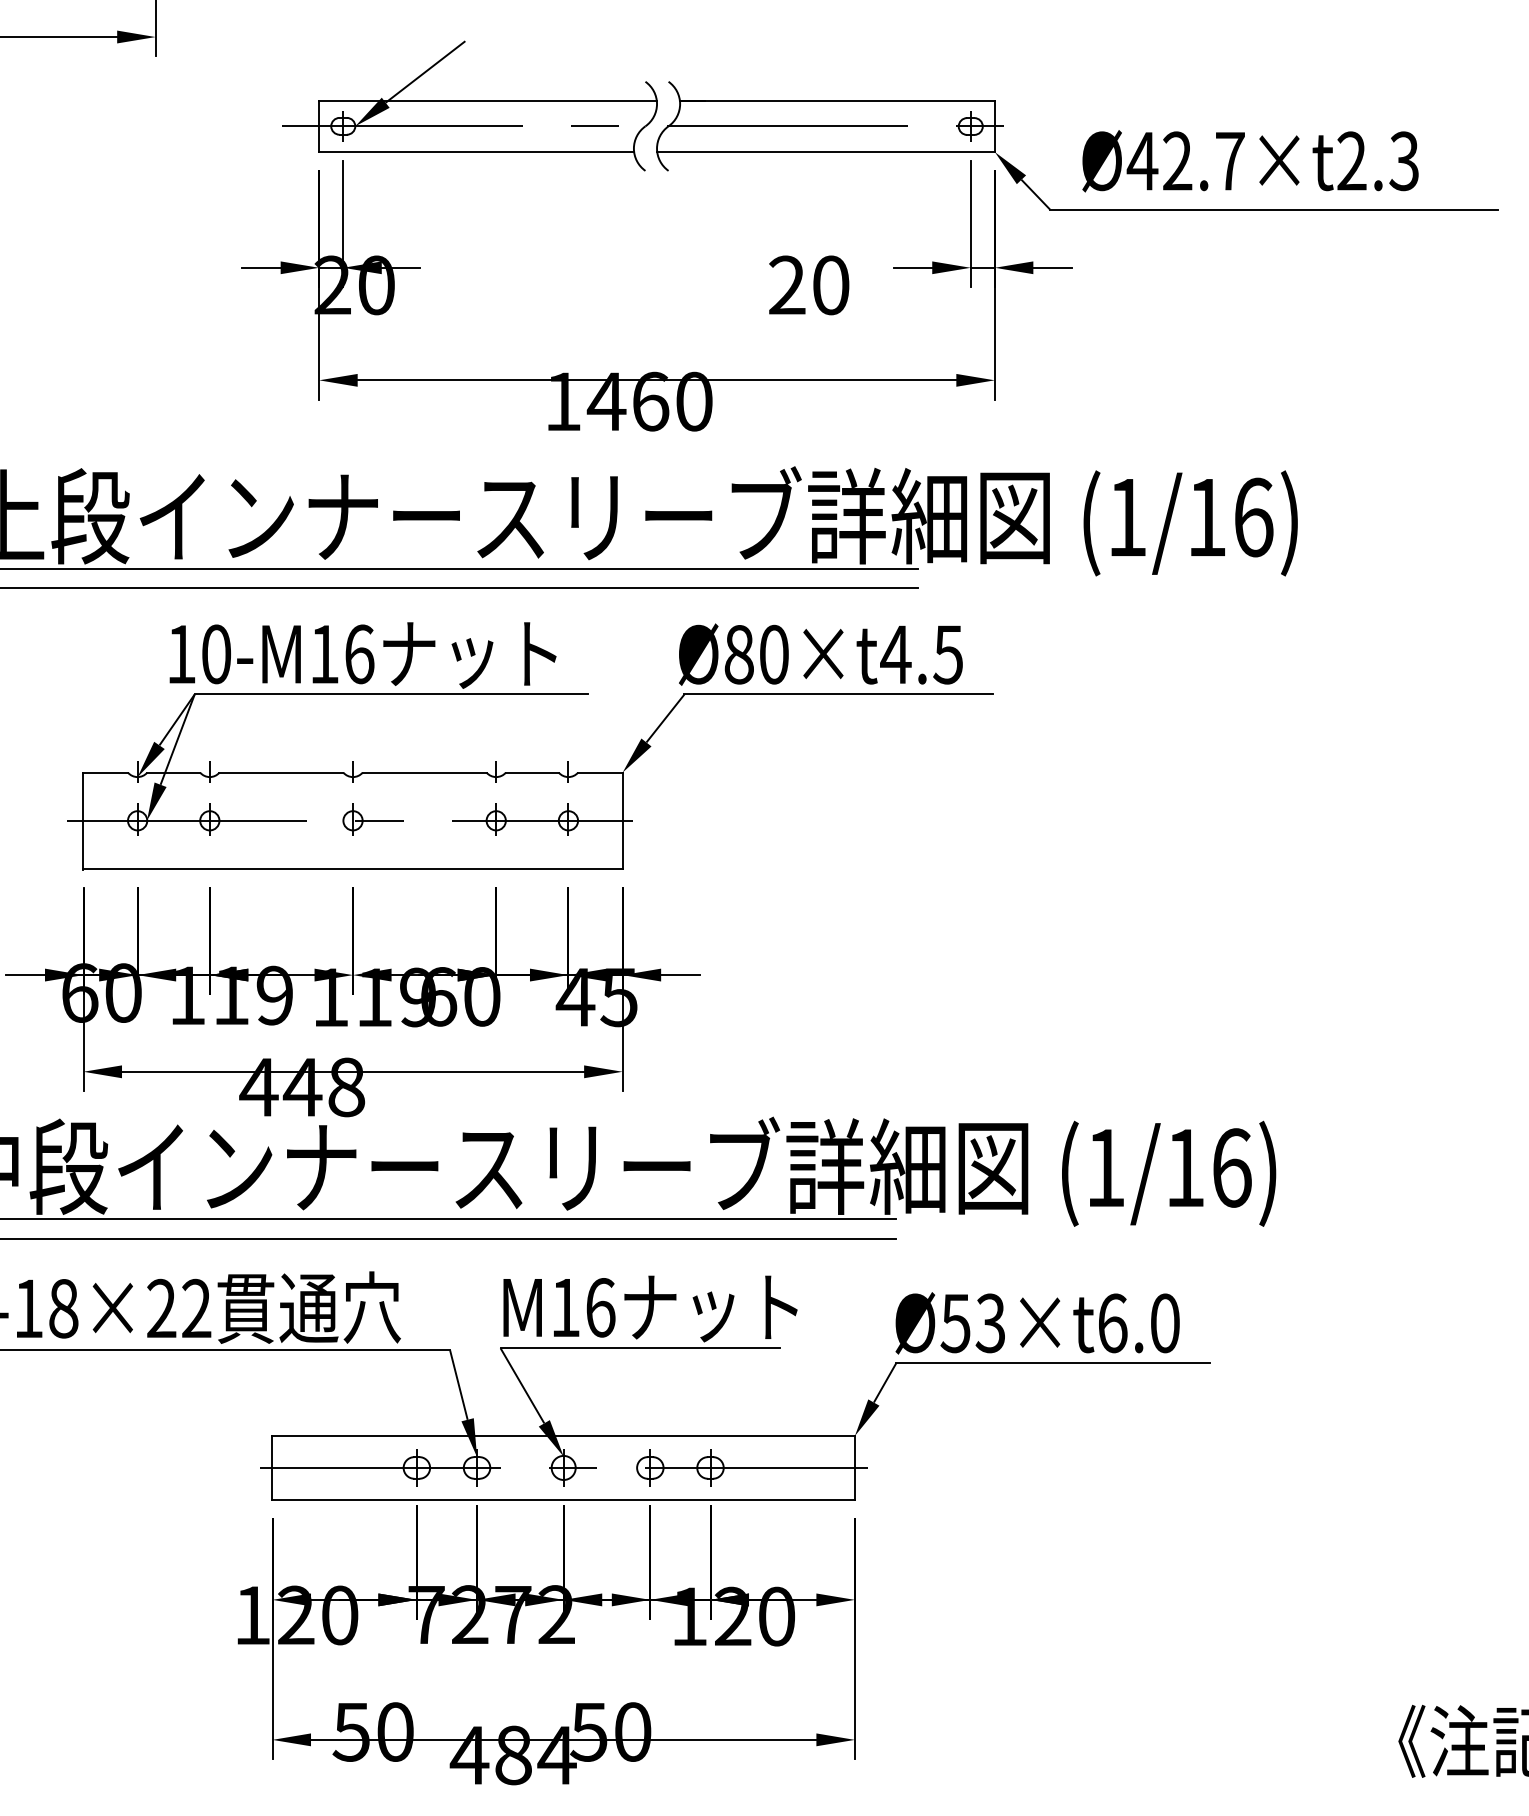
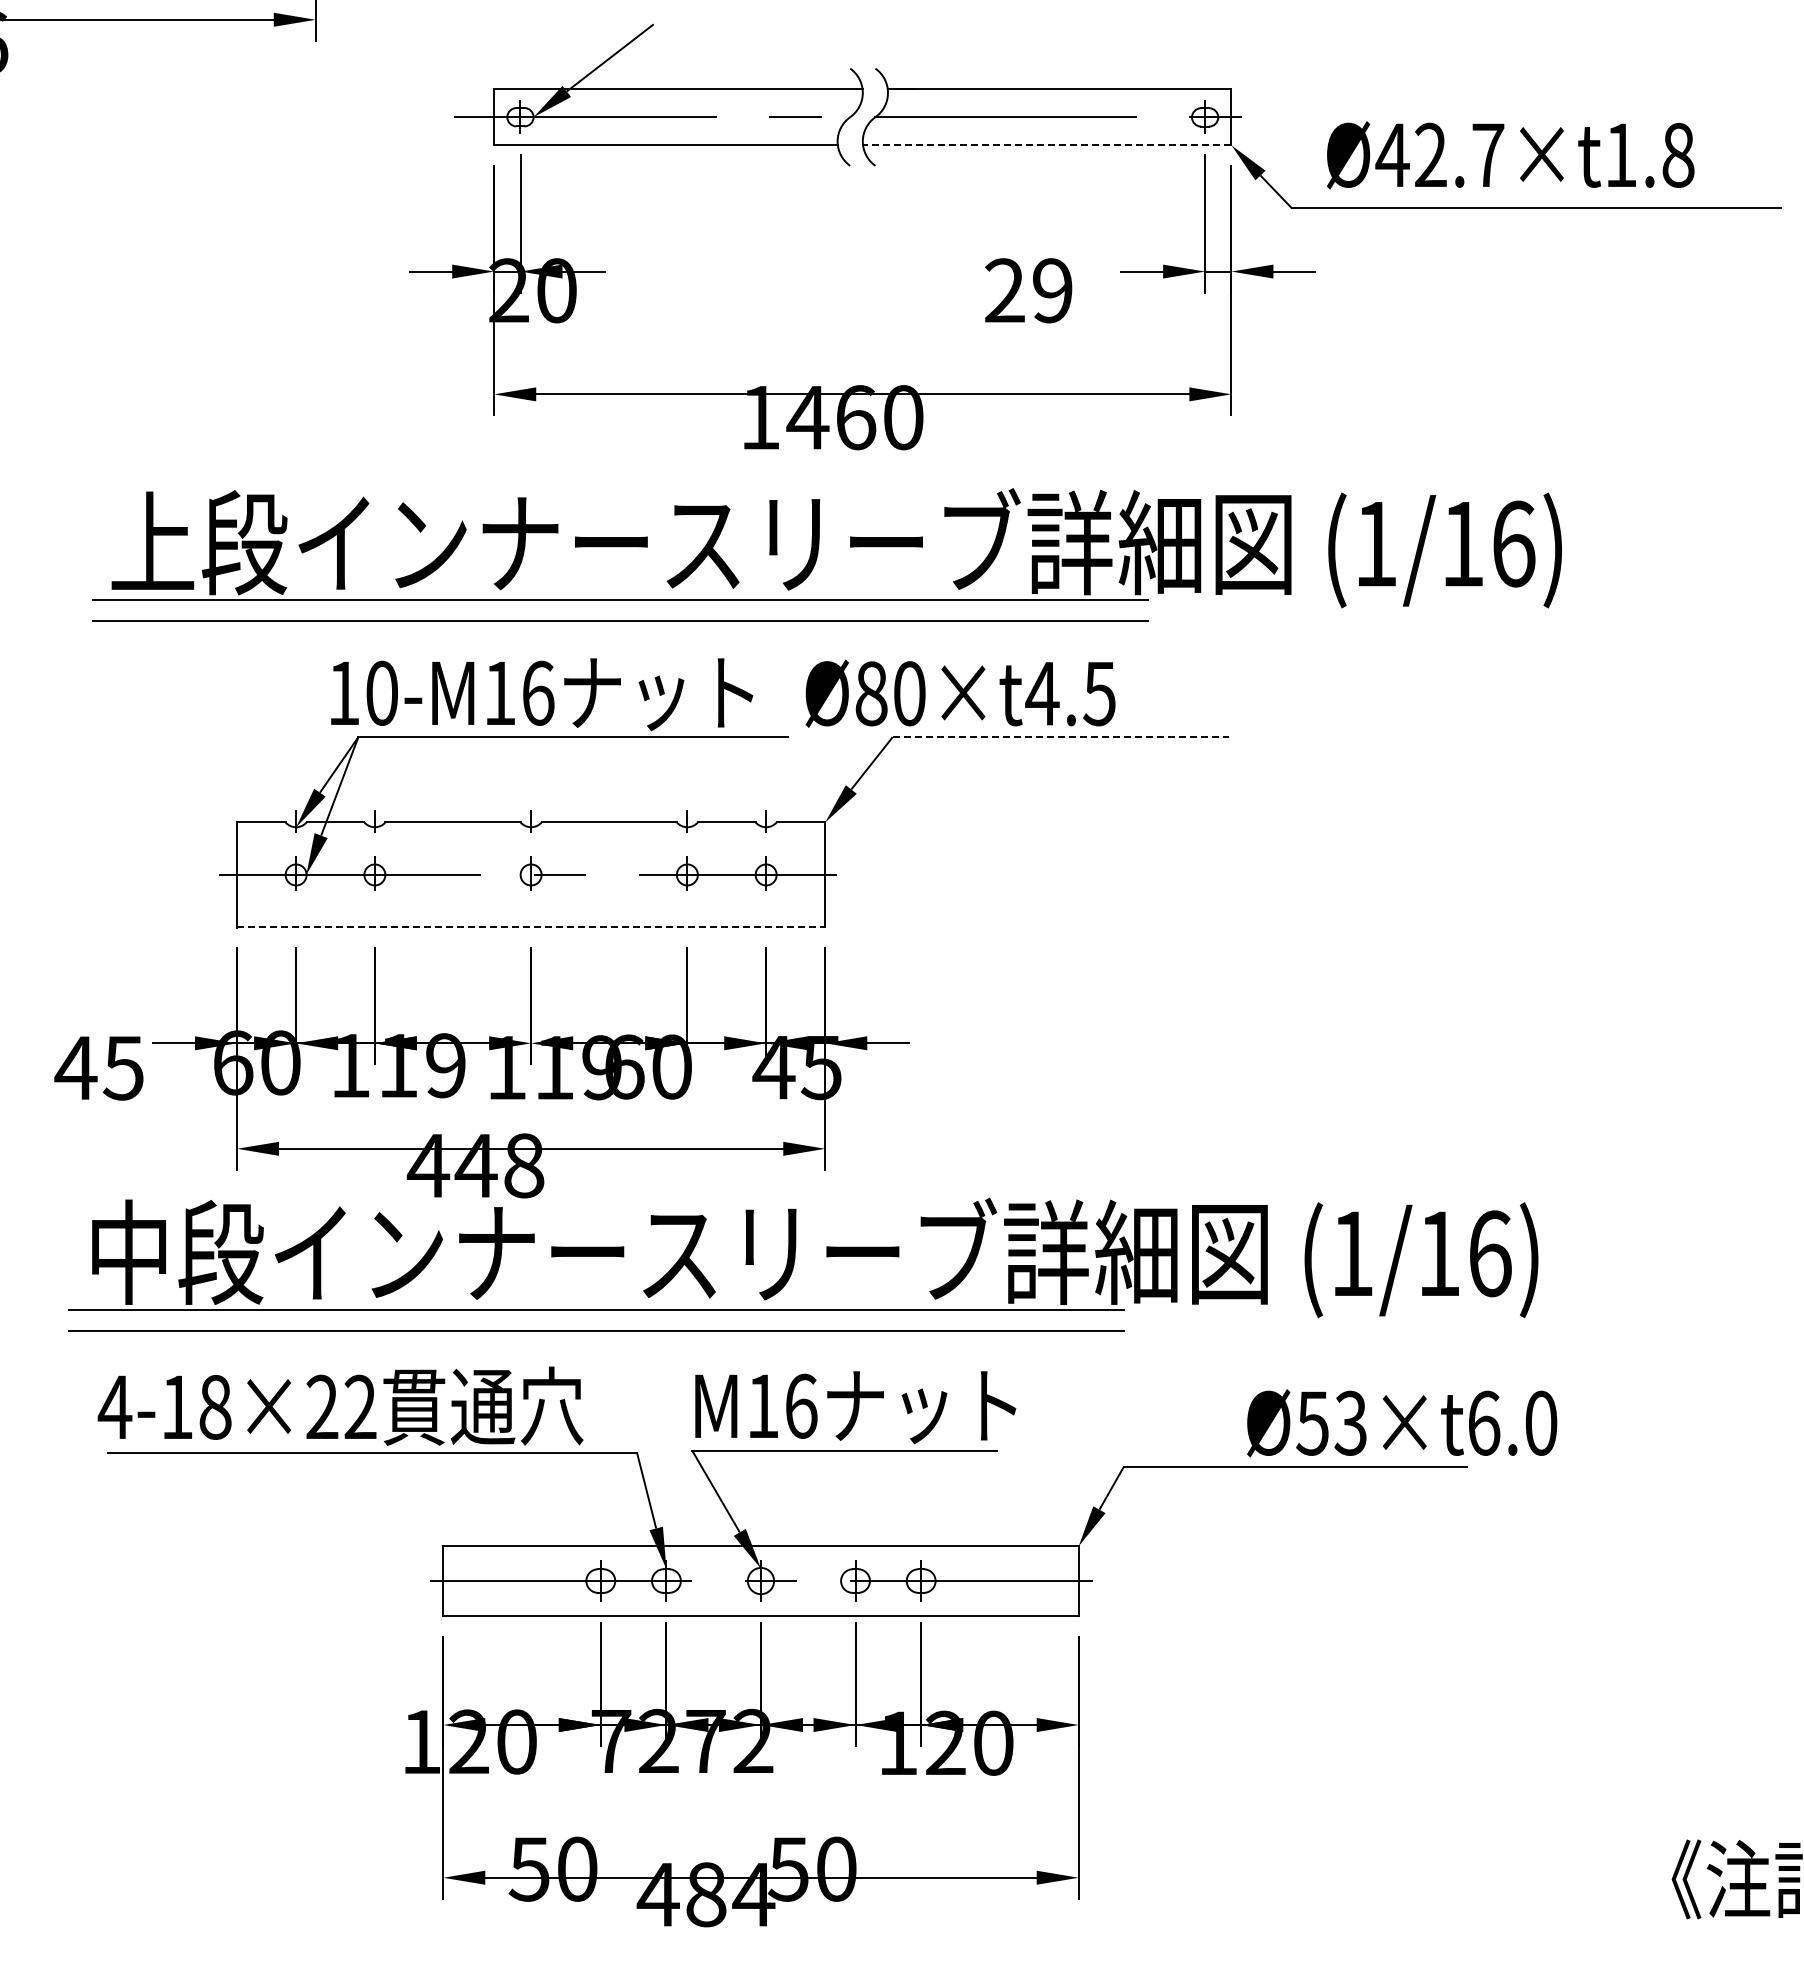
line: (825, 152) -> (1046, 145), solid -> dashed
text: (1378, 160) -> (1649, 154), Ø42.7×t2.3 -> Ø42.7×t1.8
text: (830, 285) -> (1052, 290), 20 -> 29
text: (820, 654) -> (960, 693), moved
line: (839, 694) -> (1061, 737), solid -> dashed
line: (353, 868) -> (531, 927), solid -> dashed
text: (1037, 1323) -> (1402, 1423), moved

